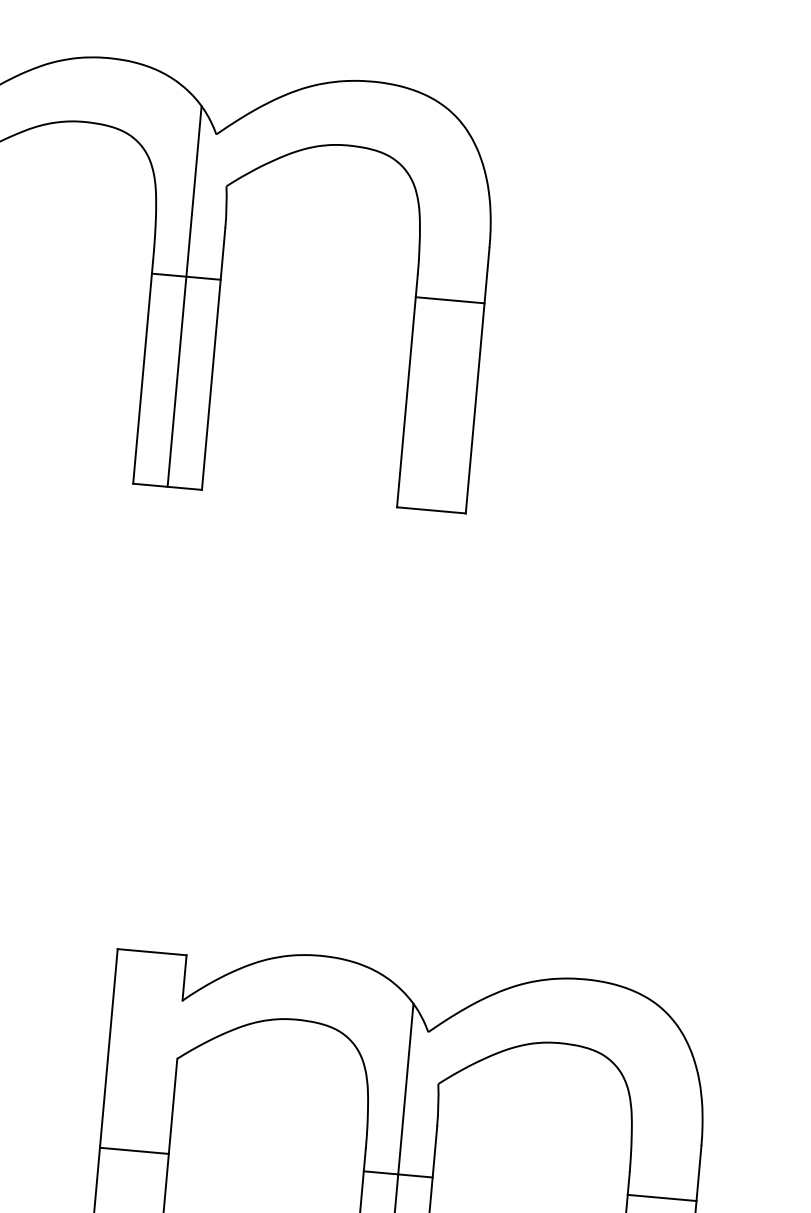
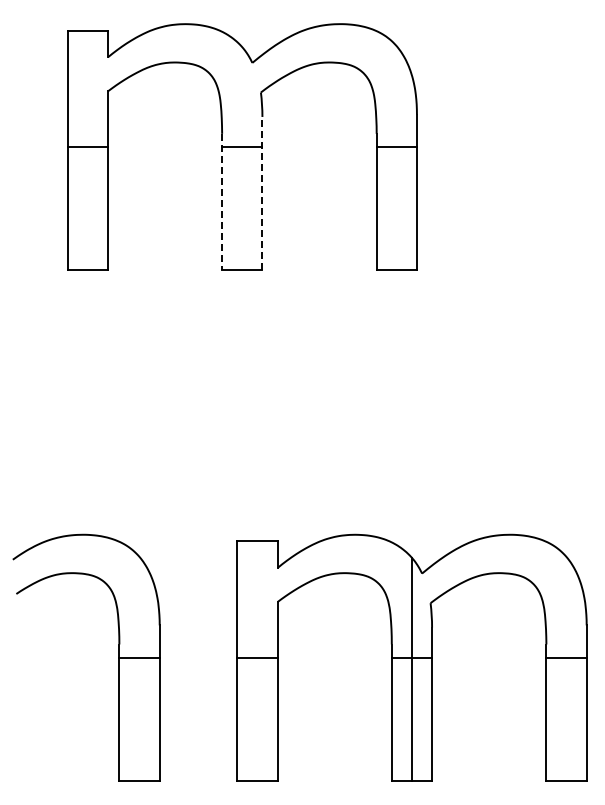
line: (184, 296) -> (242, 158), removed
line: (213, 358) -> (262, 193), solid -> dashed
line: (144, 368) -> (222, 202), solid -> dashed

